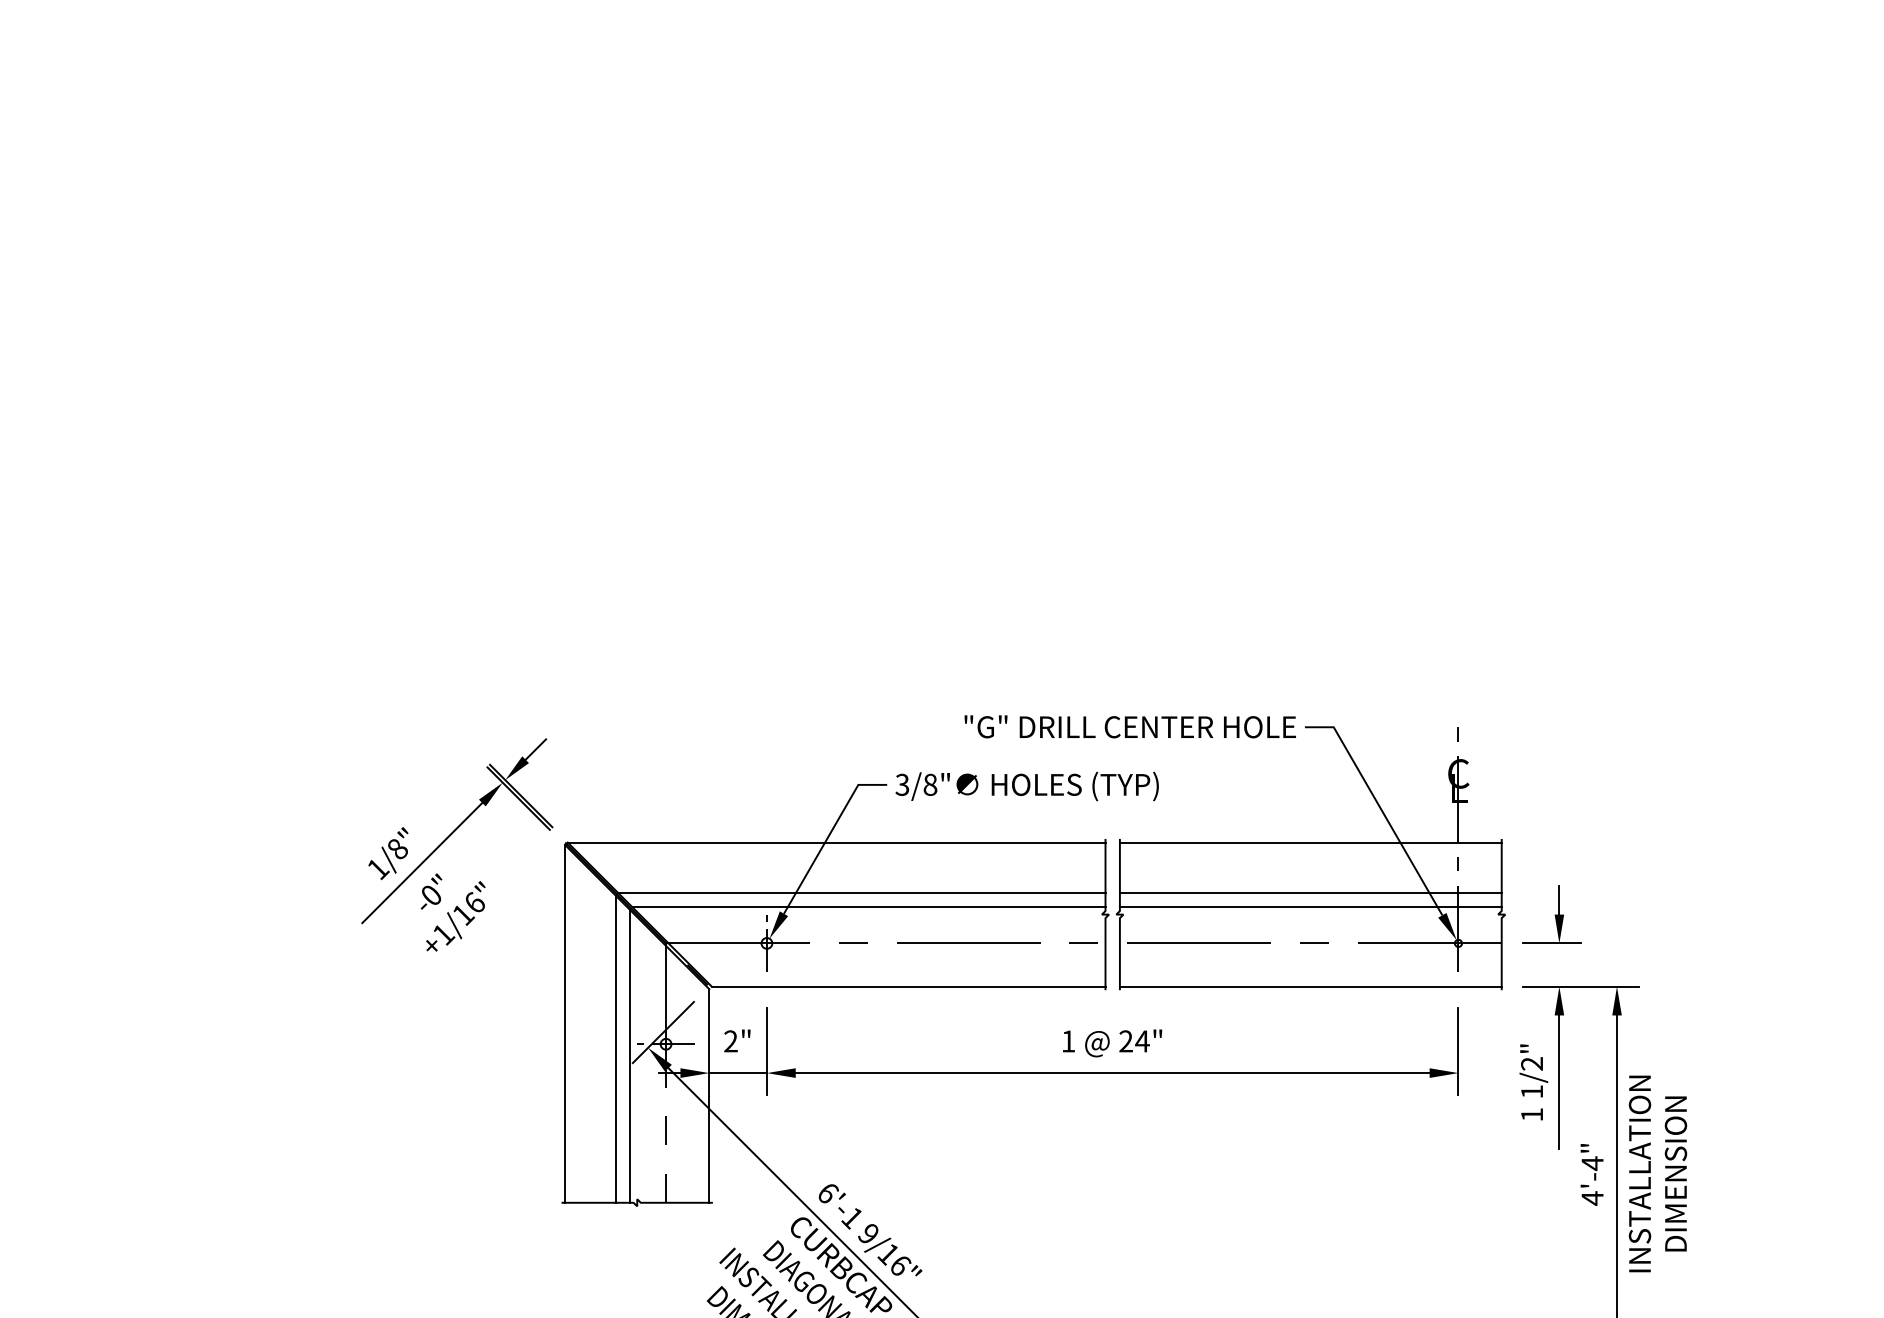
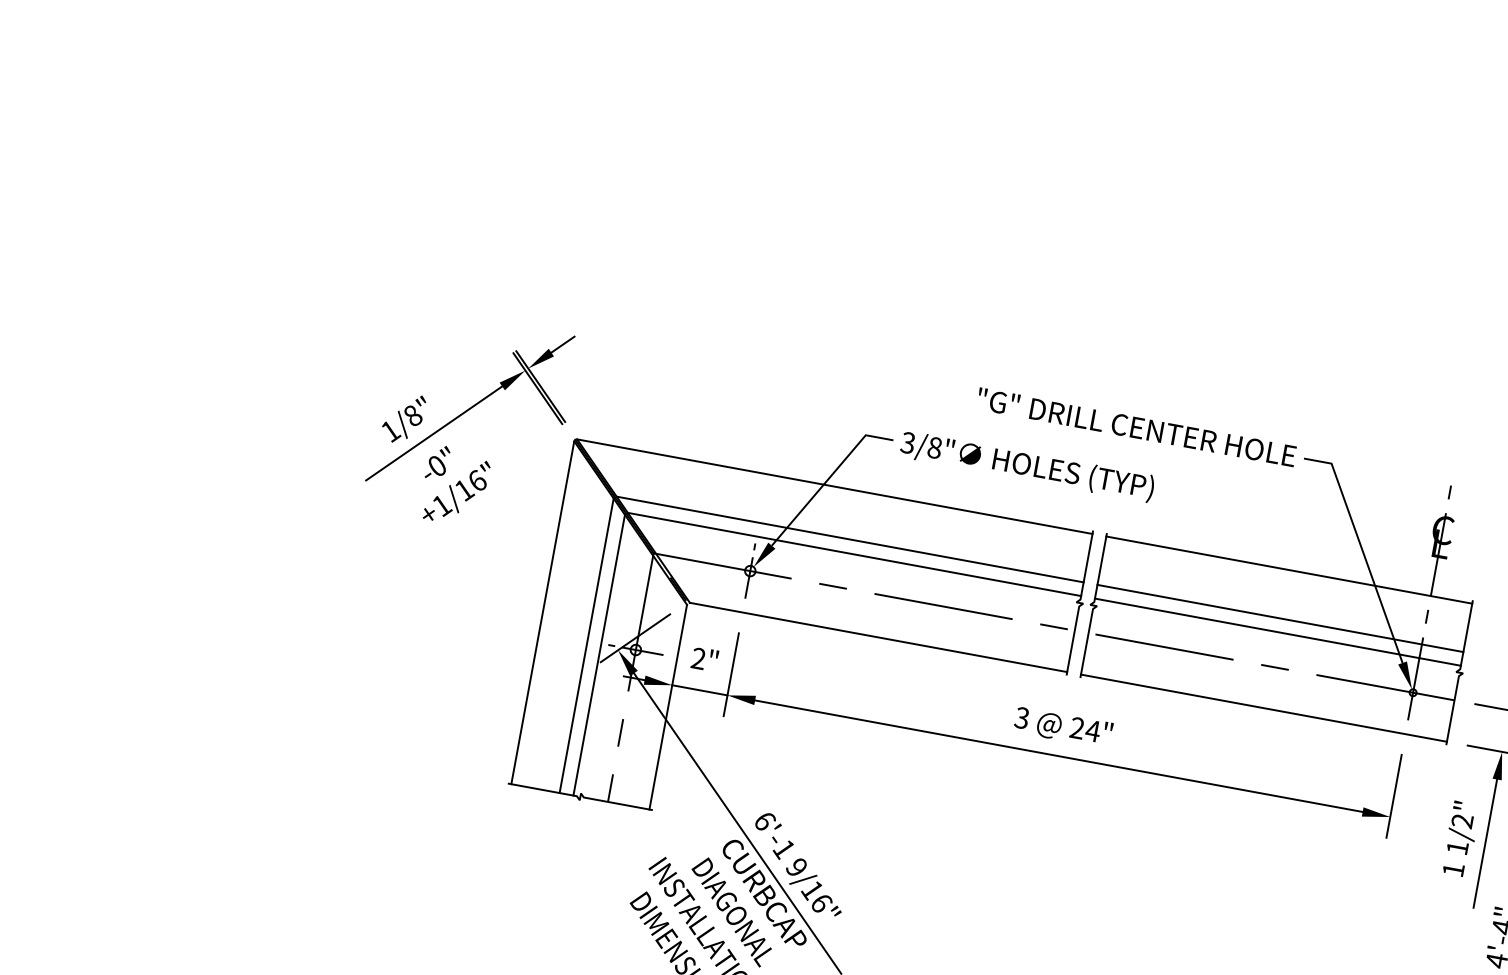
text: (1068, 1041) -> (1022, 718), 1 -> 3

